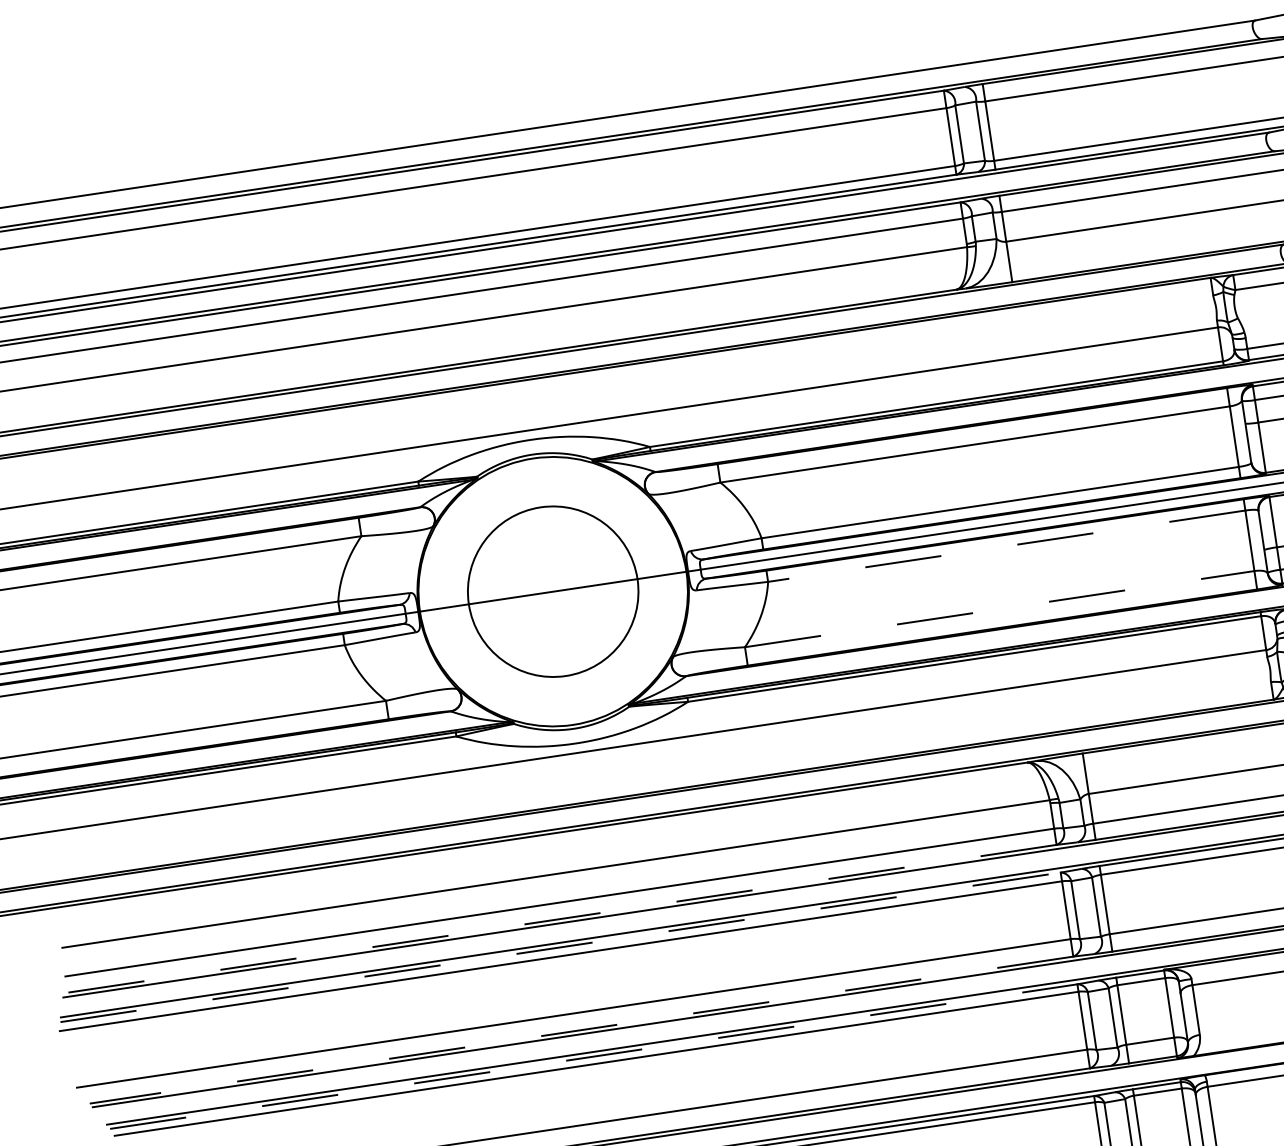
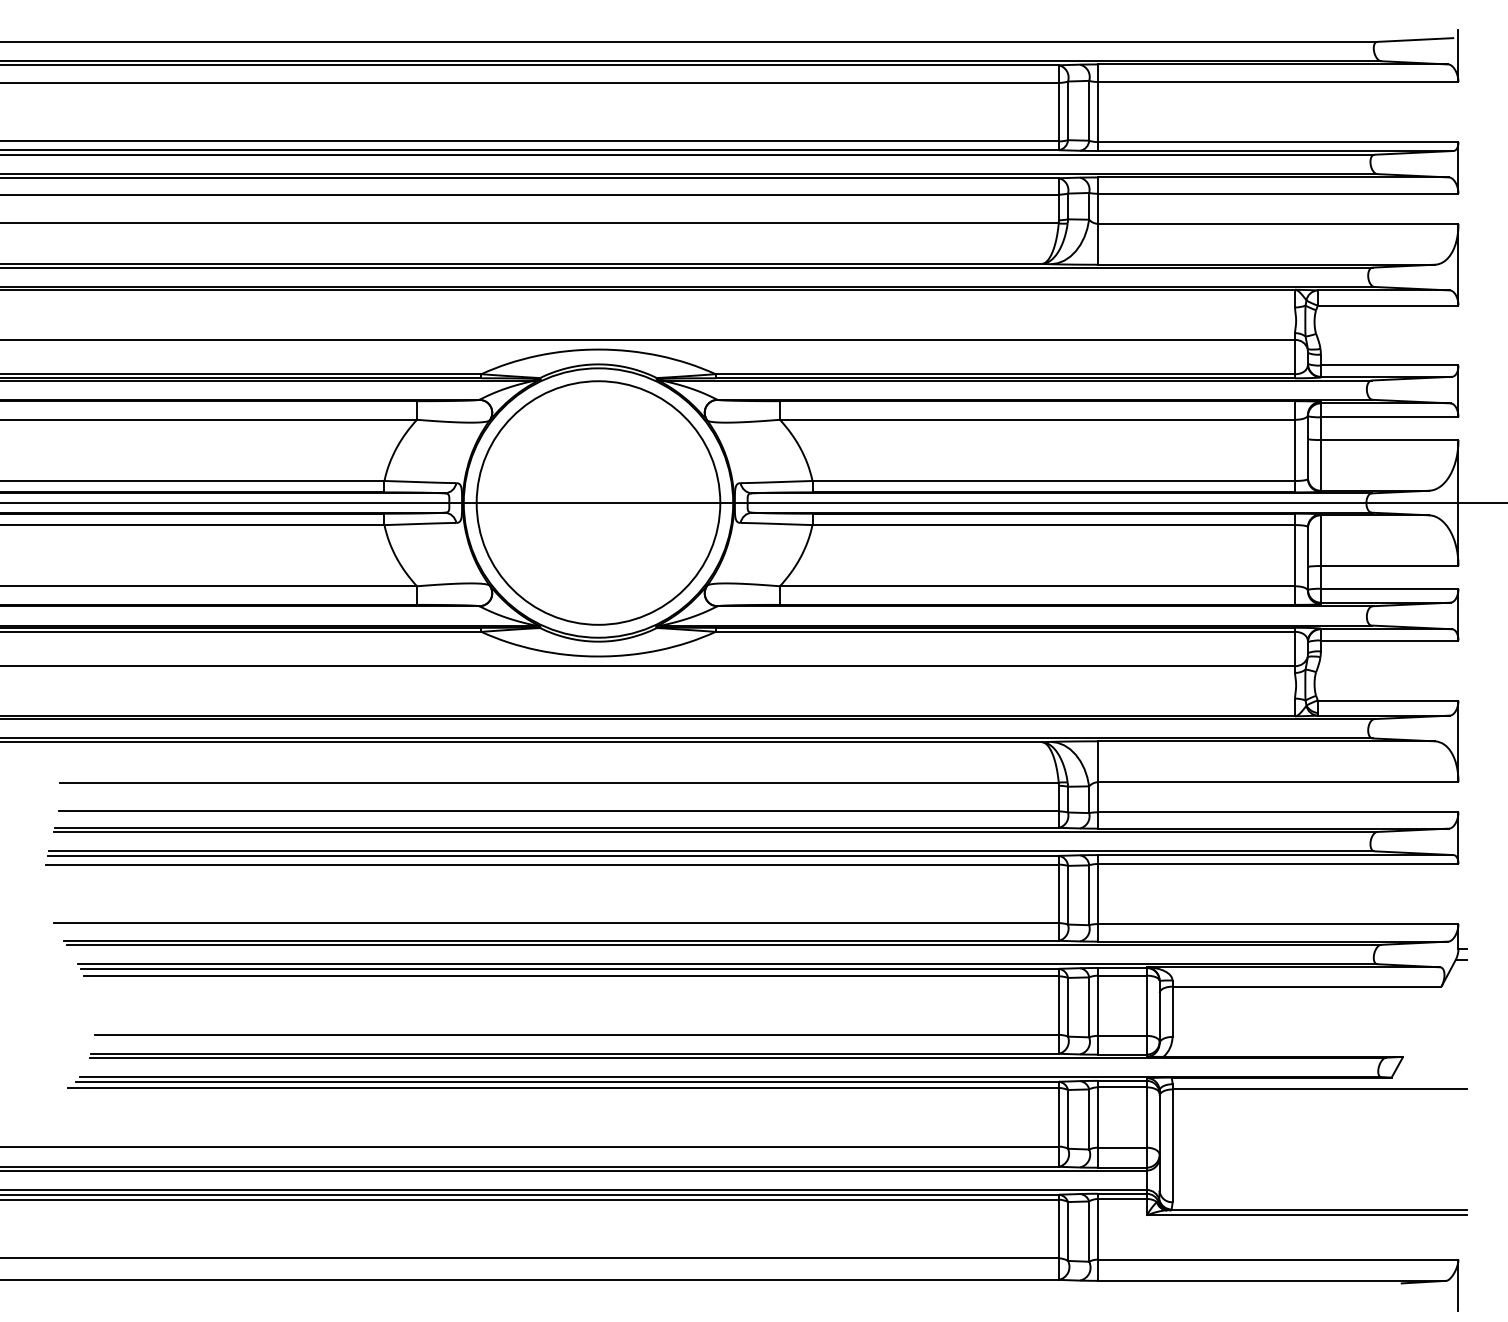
line: (1006, 546) -> (1053, 525), dashed -> solid
circle: (553, 591) -> (598, 502), size x1.43
line: (999, 609) -> (1037, 586), dashed -> solid
line: (560, 918) -> (557, 827), dashed -> solid
line: (560, 946) -> (553, 855), dashed -> solid
line: (581, 1029) -> (561, 940), dashed -> solid
line: (594, 1056) -> (570, 968), dashed -> solid

